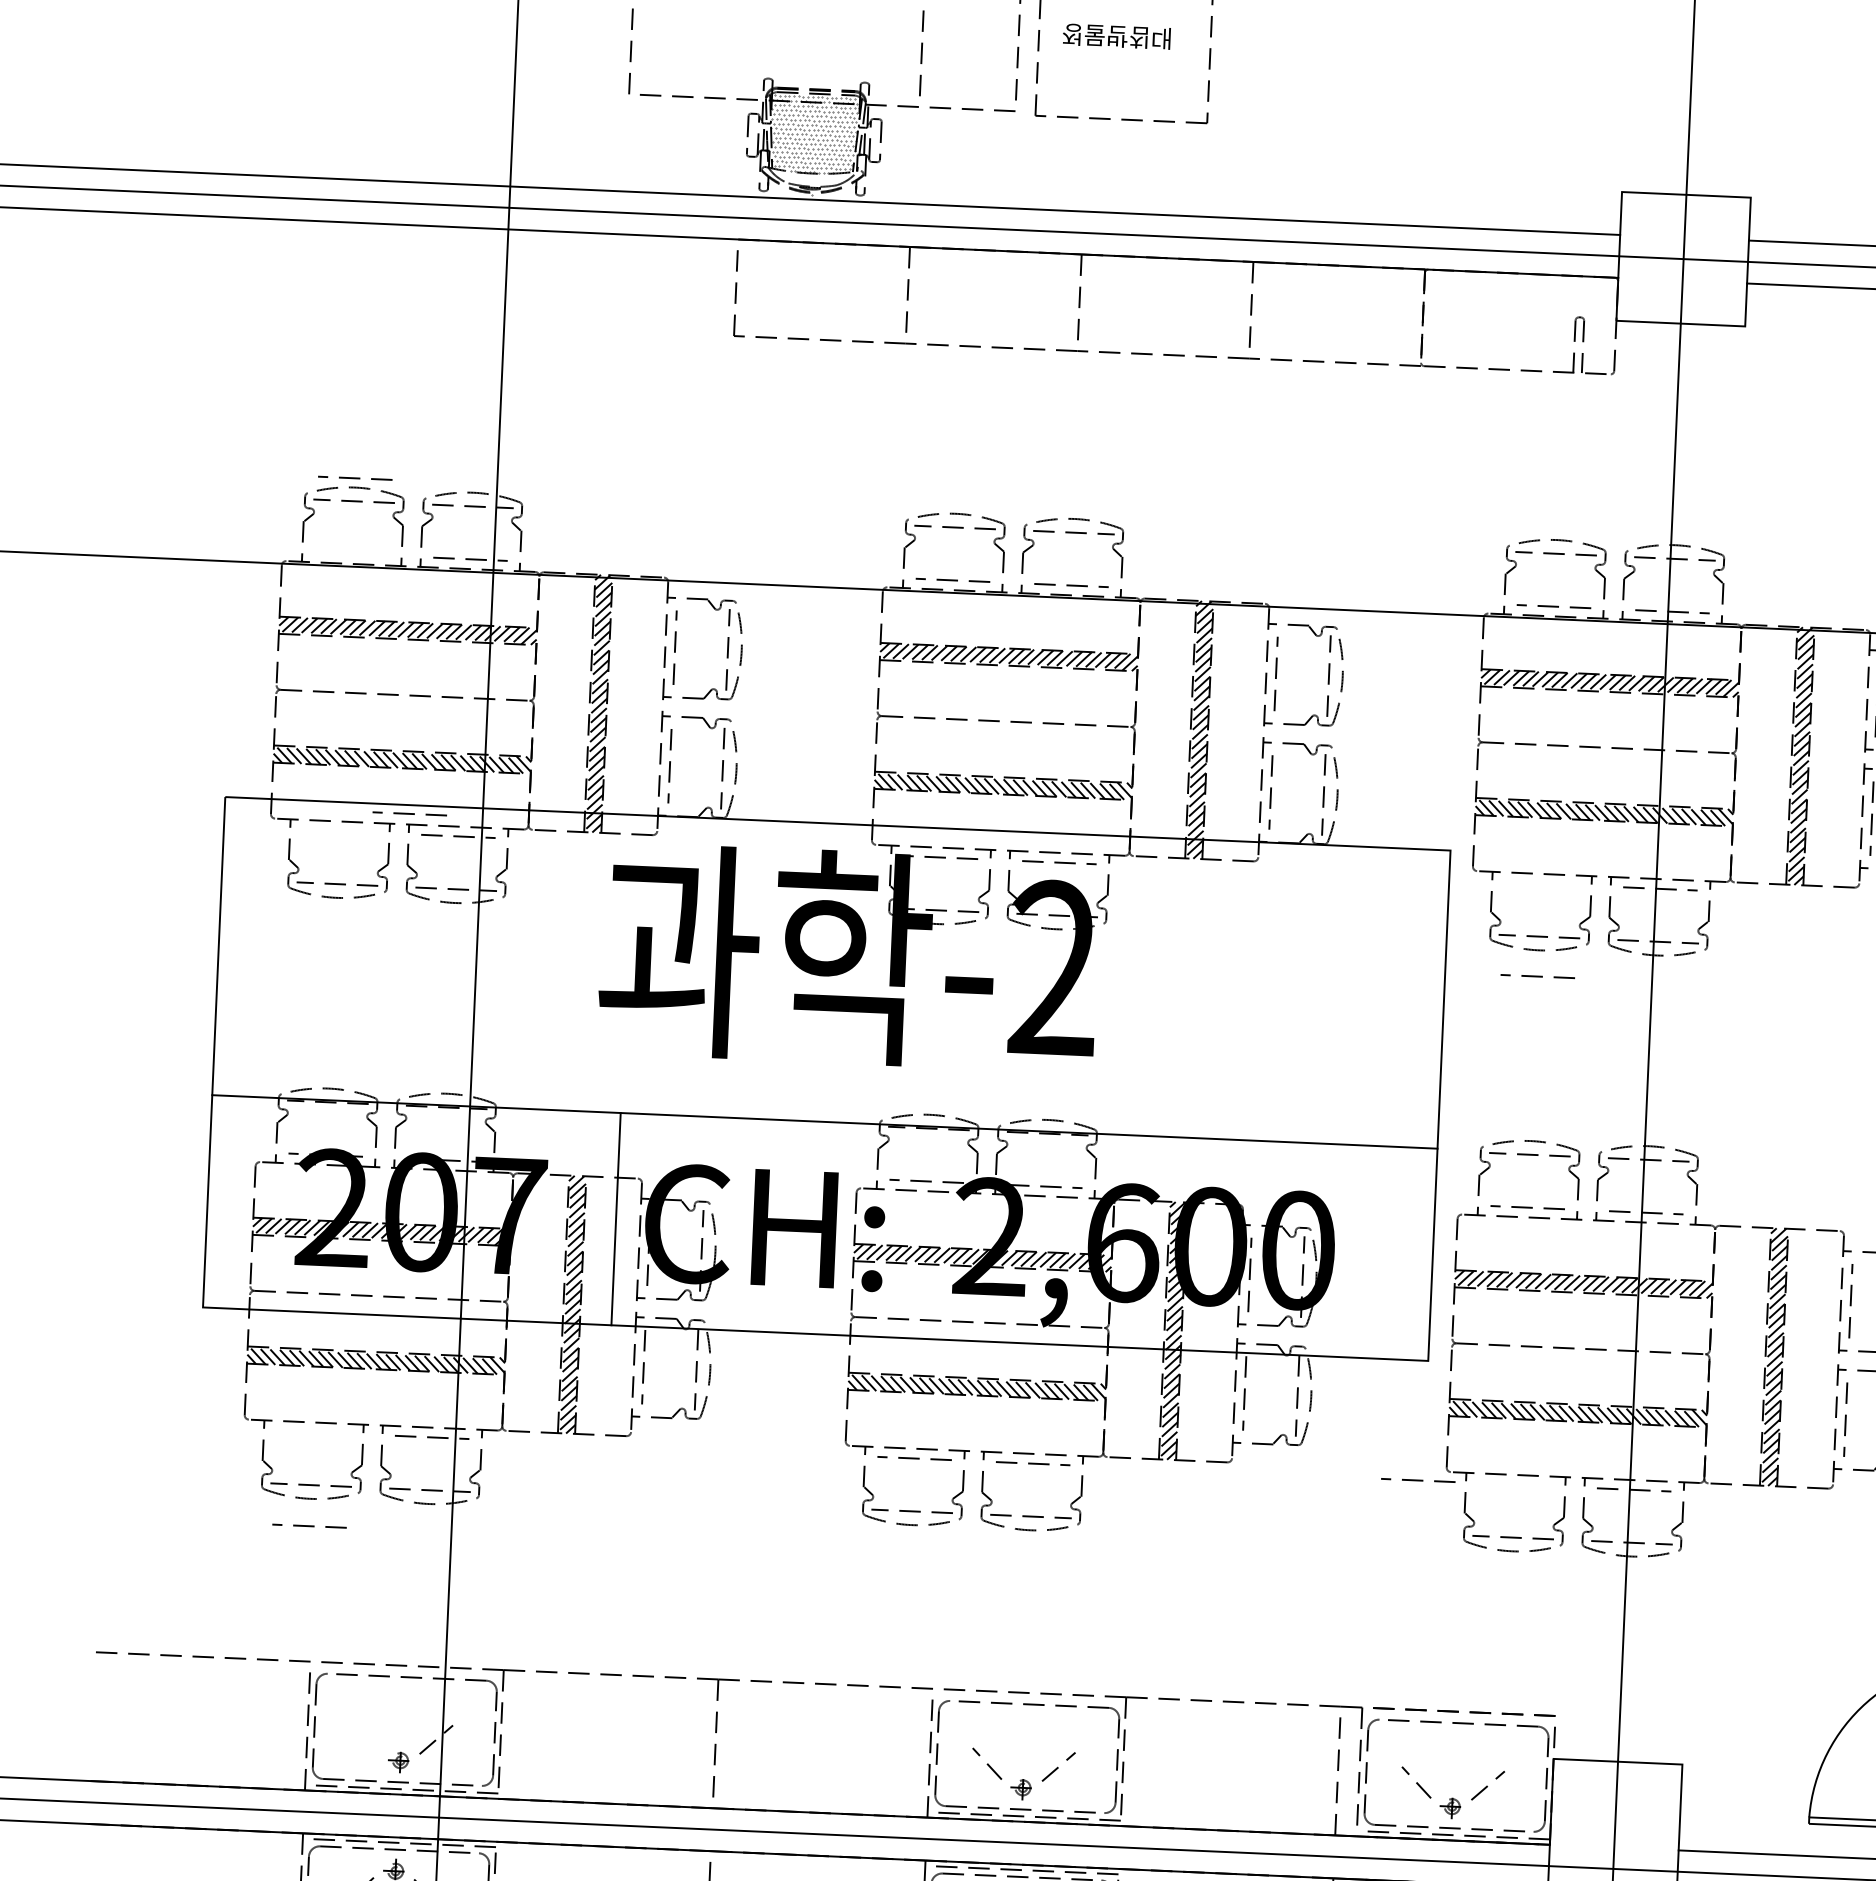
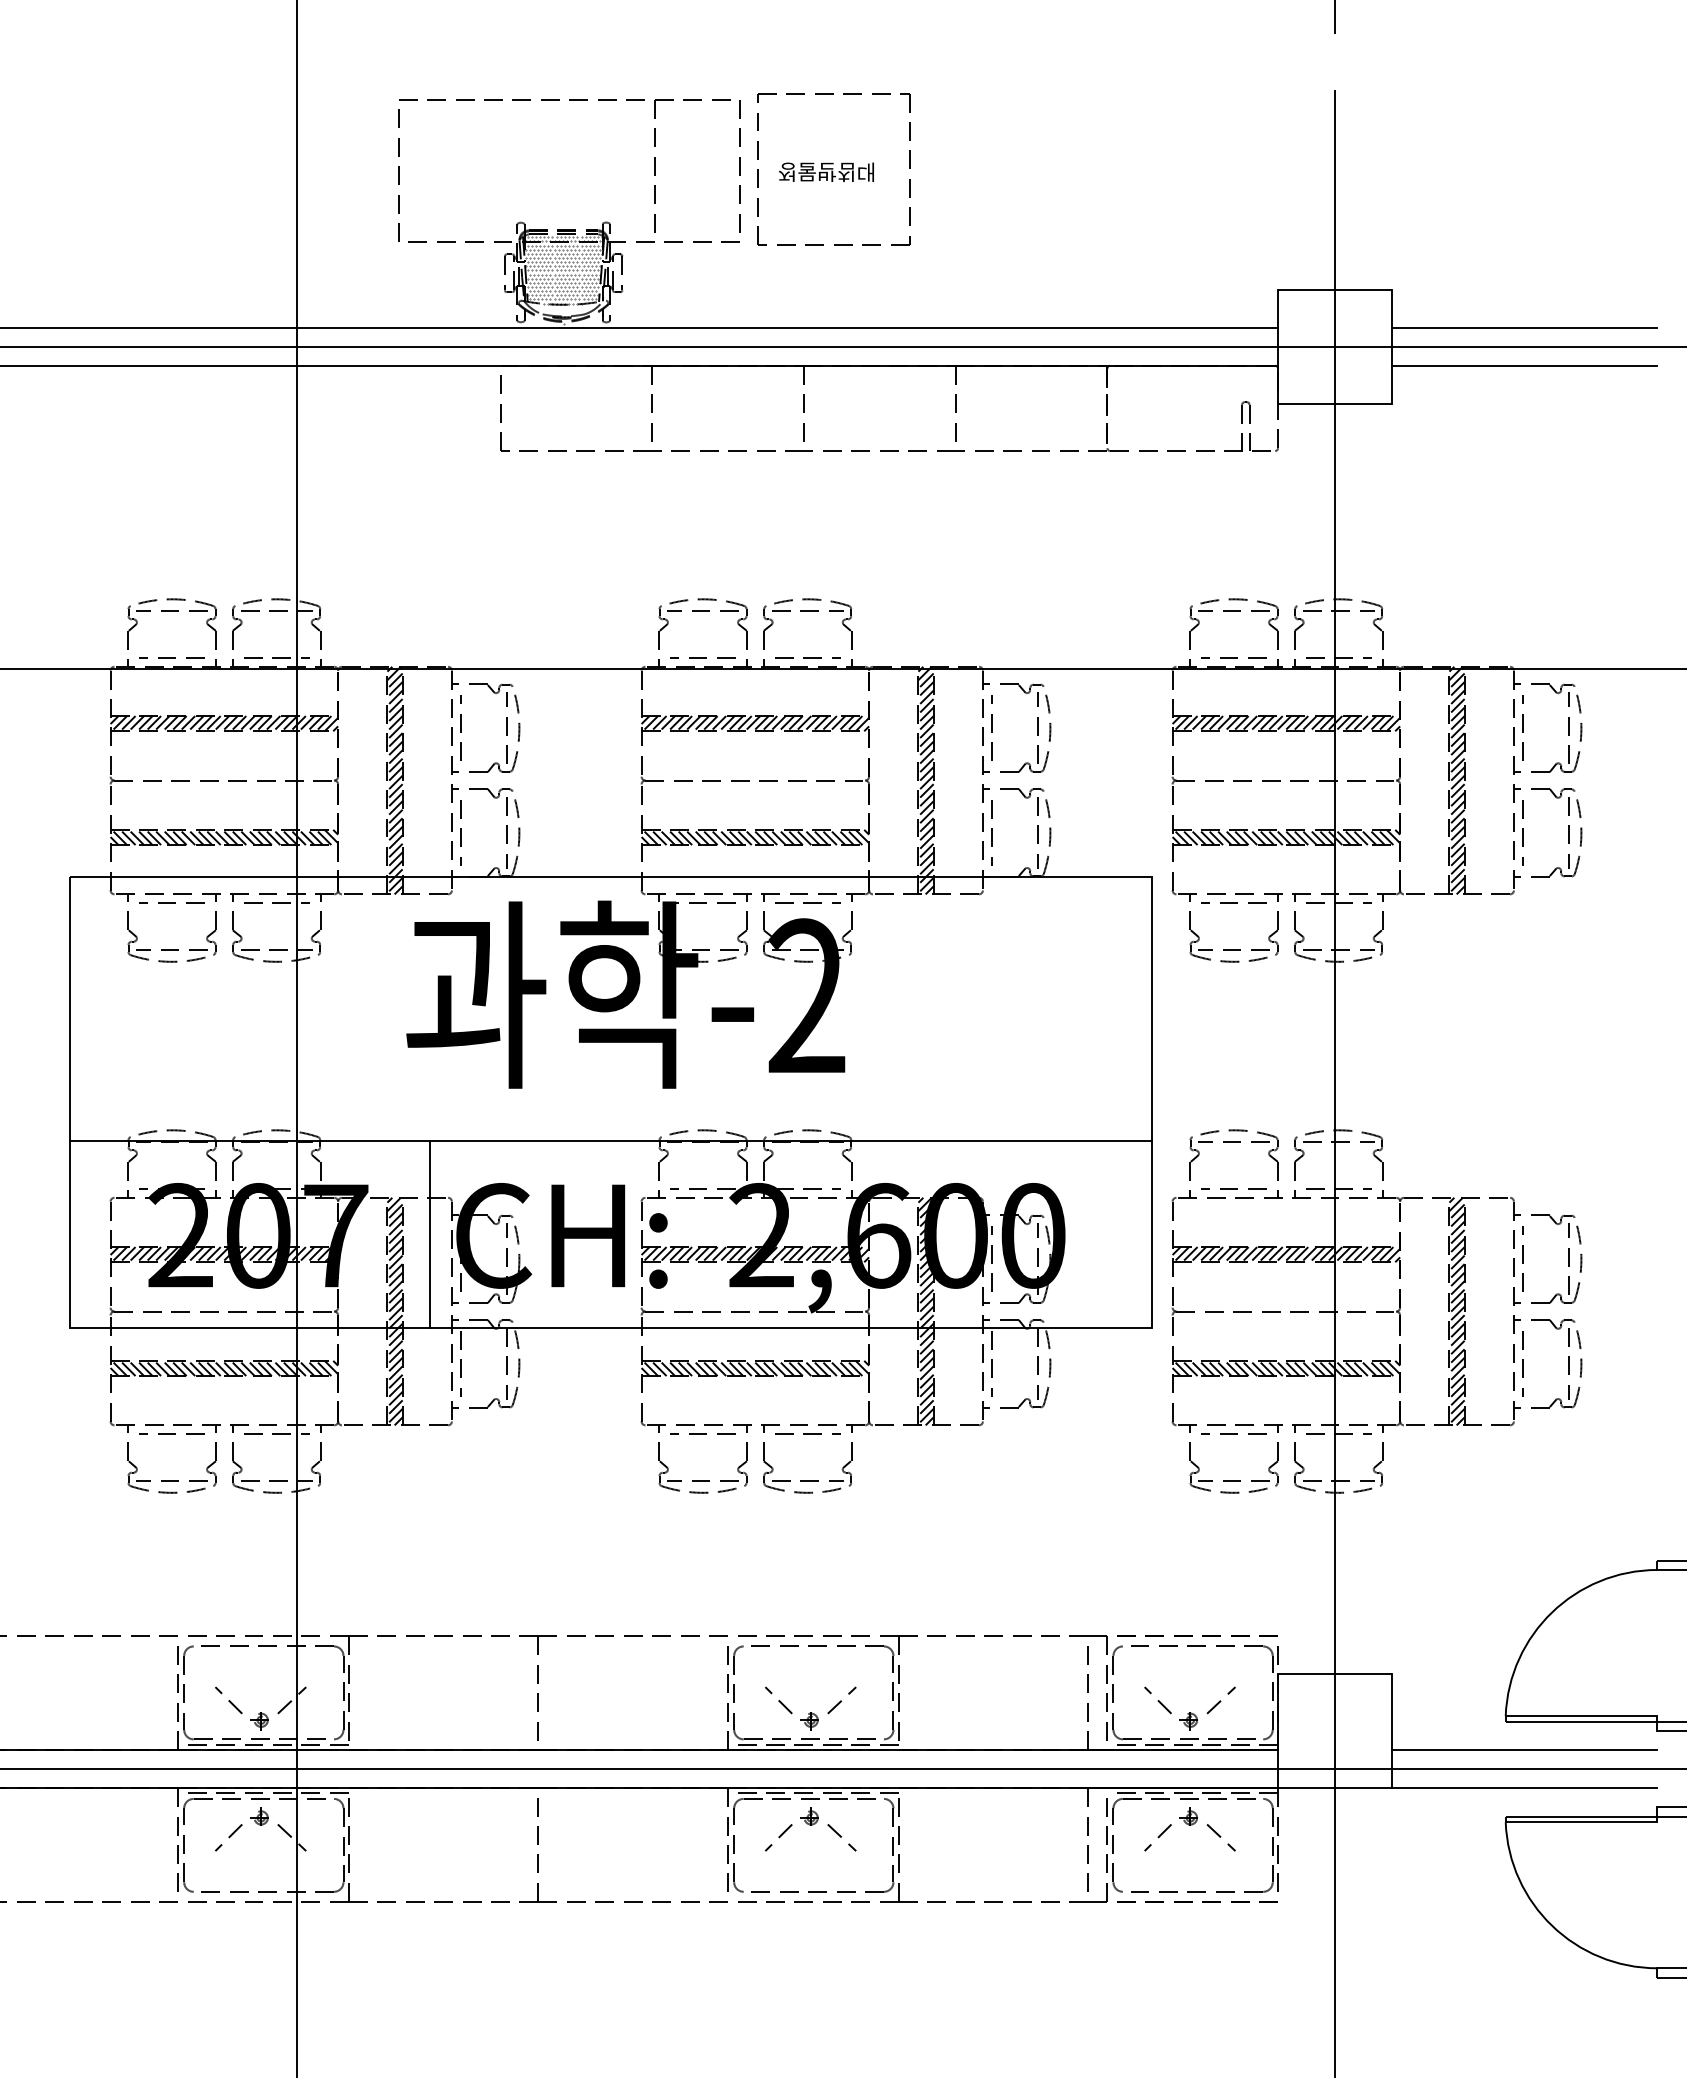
line: (354, 477) -> (171, 657), moved
line: (409, 813) -> (171, 902), moved
line: (1537, 975) -> (1233, 902), moved
line: (1417, 1479) -> (1233, 1433), moved
line: (309, 1525) -> (171, 1433), moved
line: (364, 1736) -> (228, 1700), added

